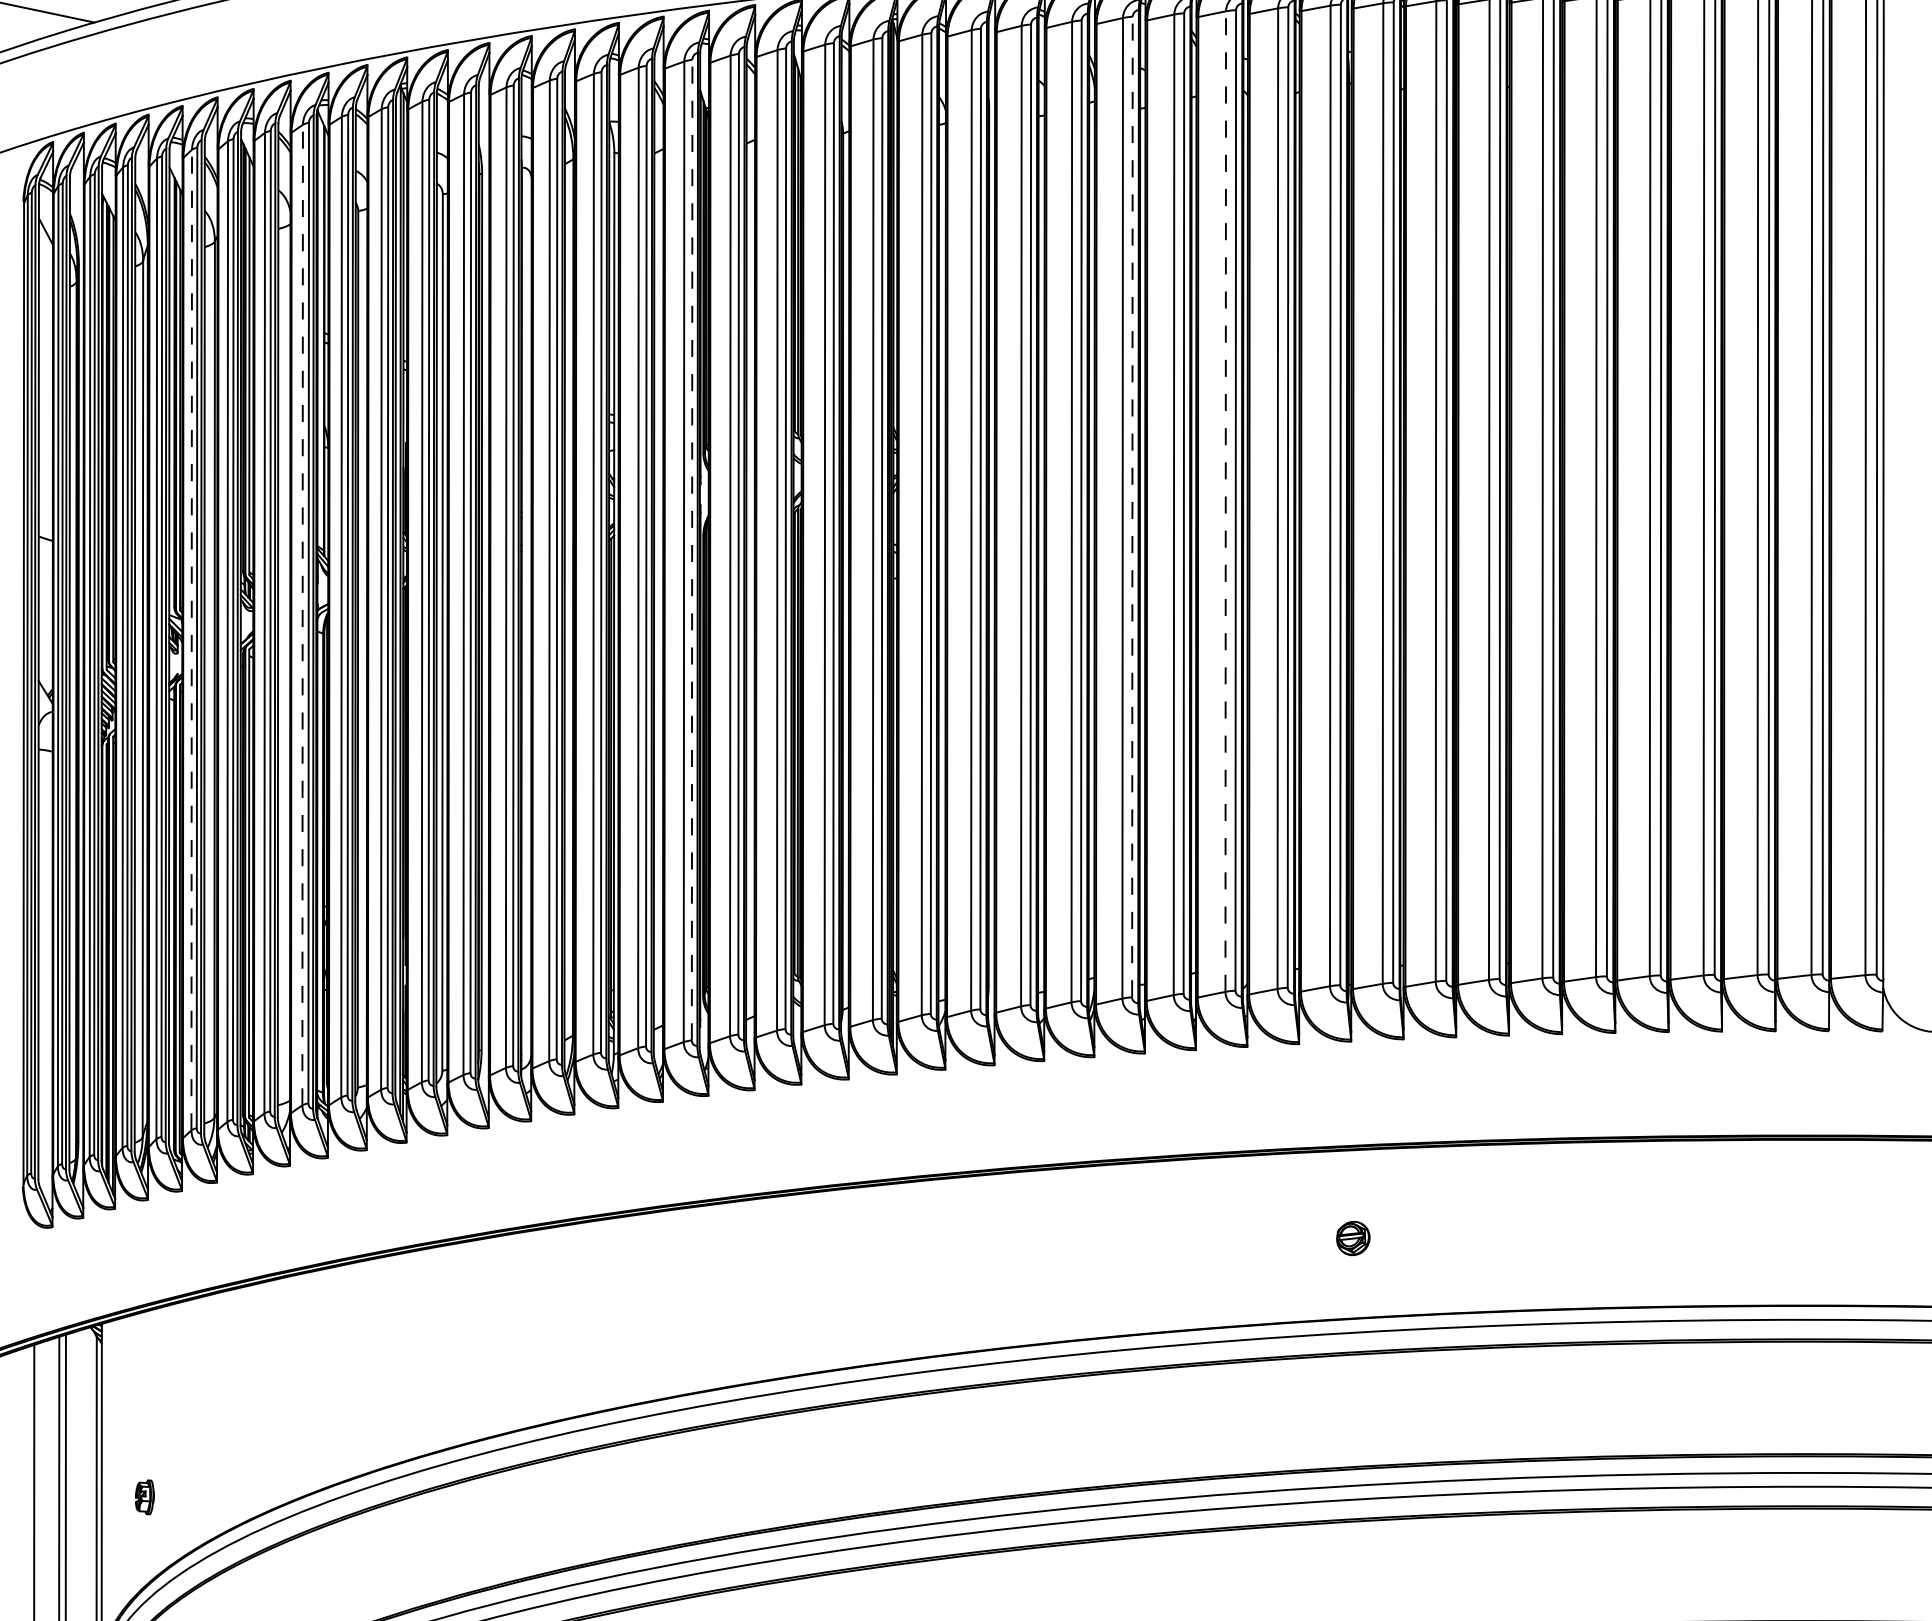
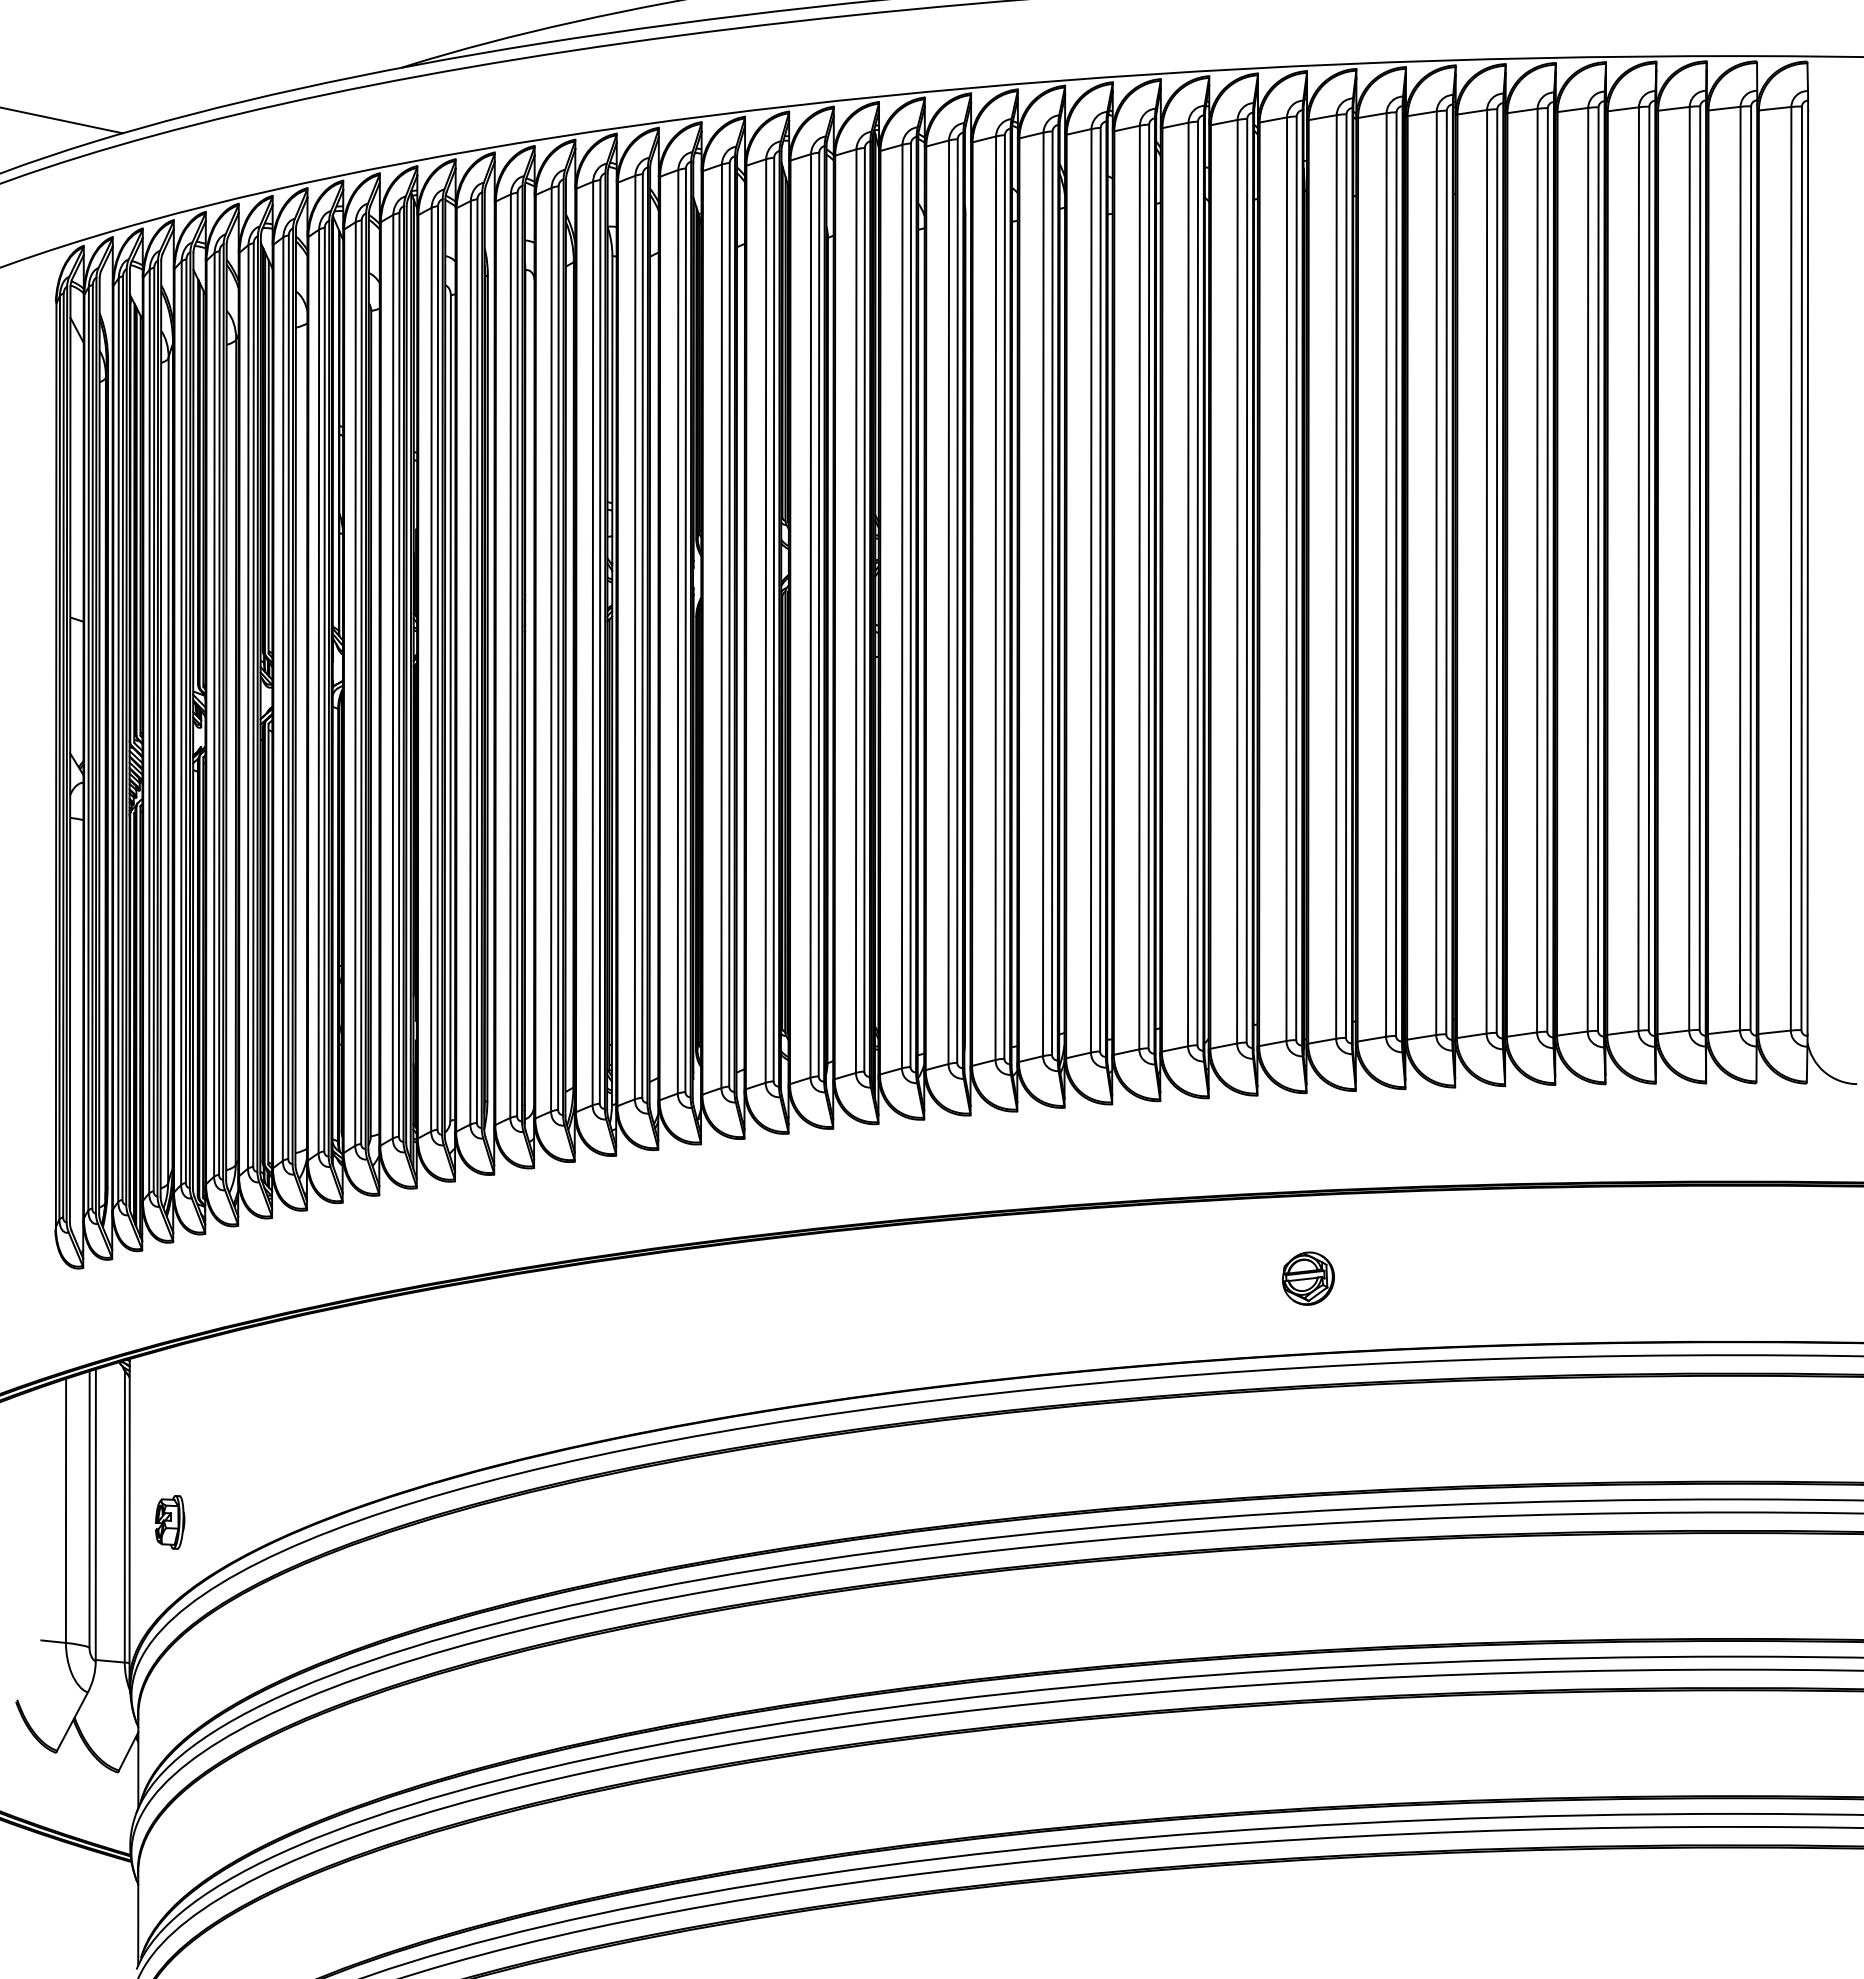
line: (1225, 501) -> (1188, 584), dashed -> solid
line: (1132, 506) -> (1100, 589), dashed -> solid
line: (691, 550) -> (685, 630), dashed -> solid
line: (302, 615) -> (318, 691), dashed -> solid
line: (191, 639) -> (214, 714), dashed -> solid
part: (1353, 1238) -> (1308, 1278), size x1.67
part: (145, 1497) -> (170, 1522), size x1.67

